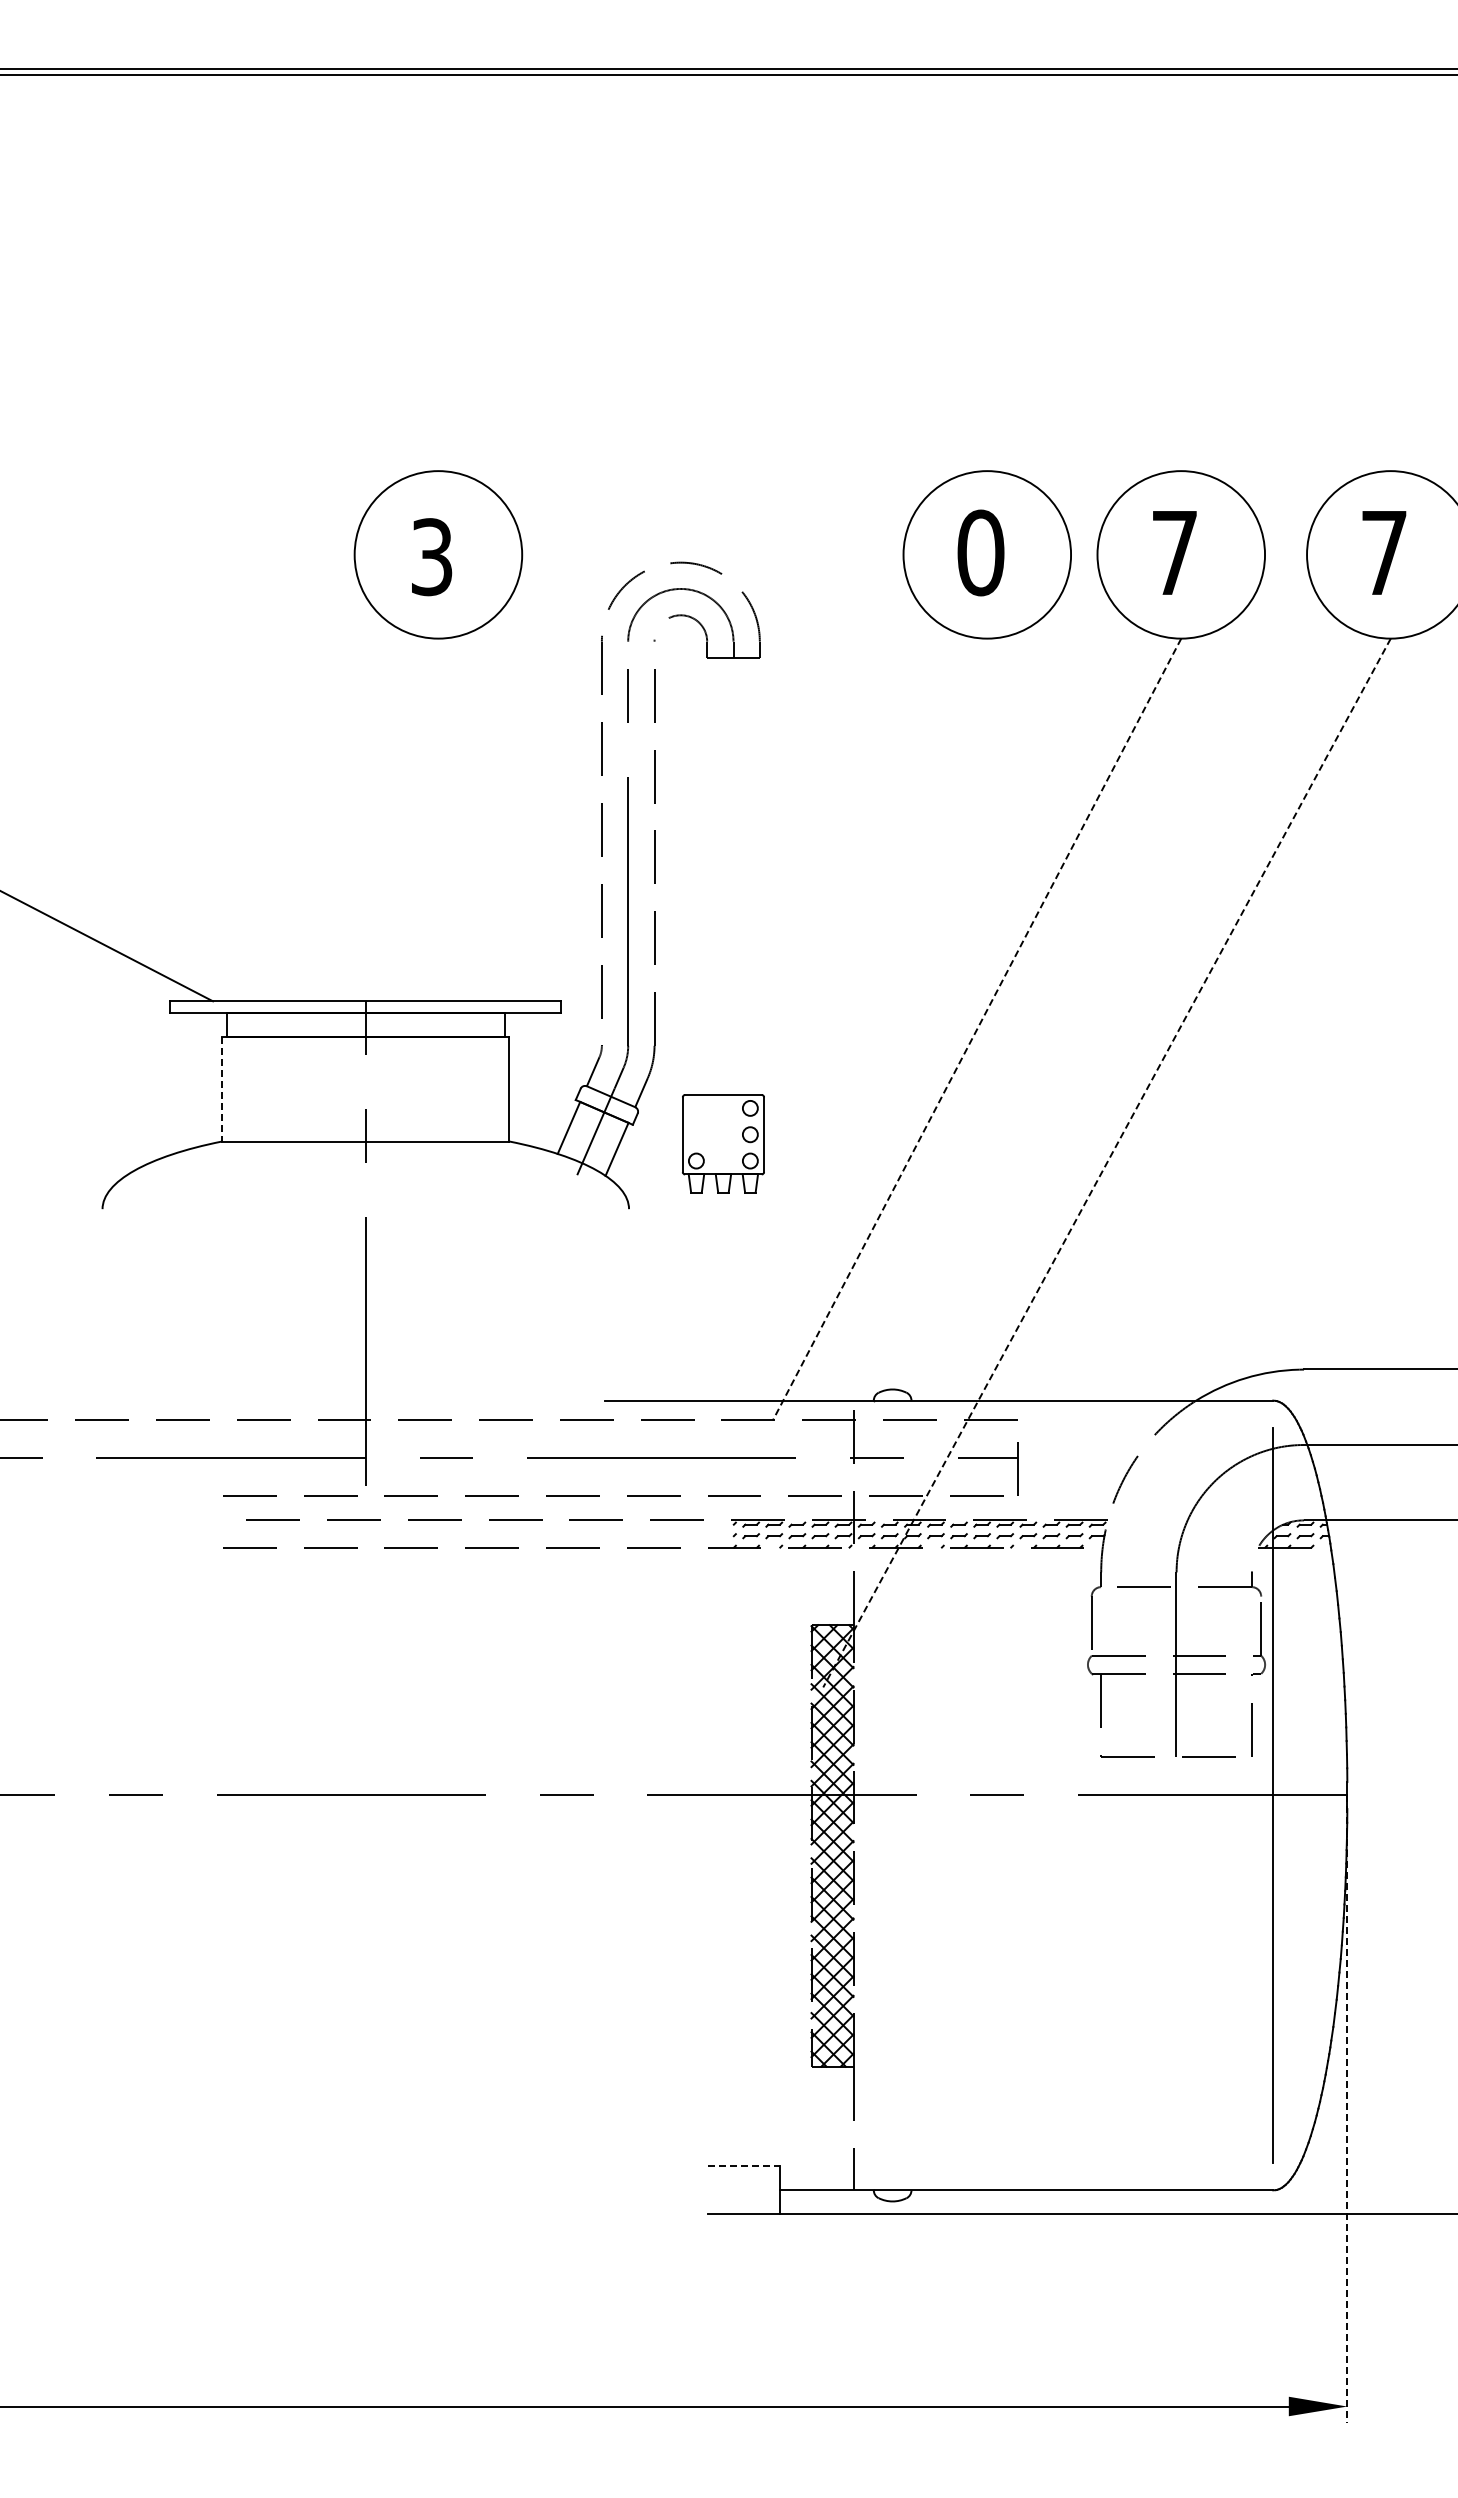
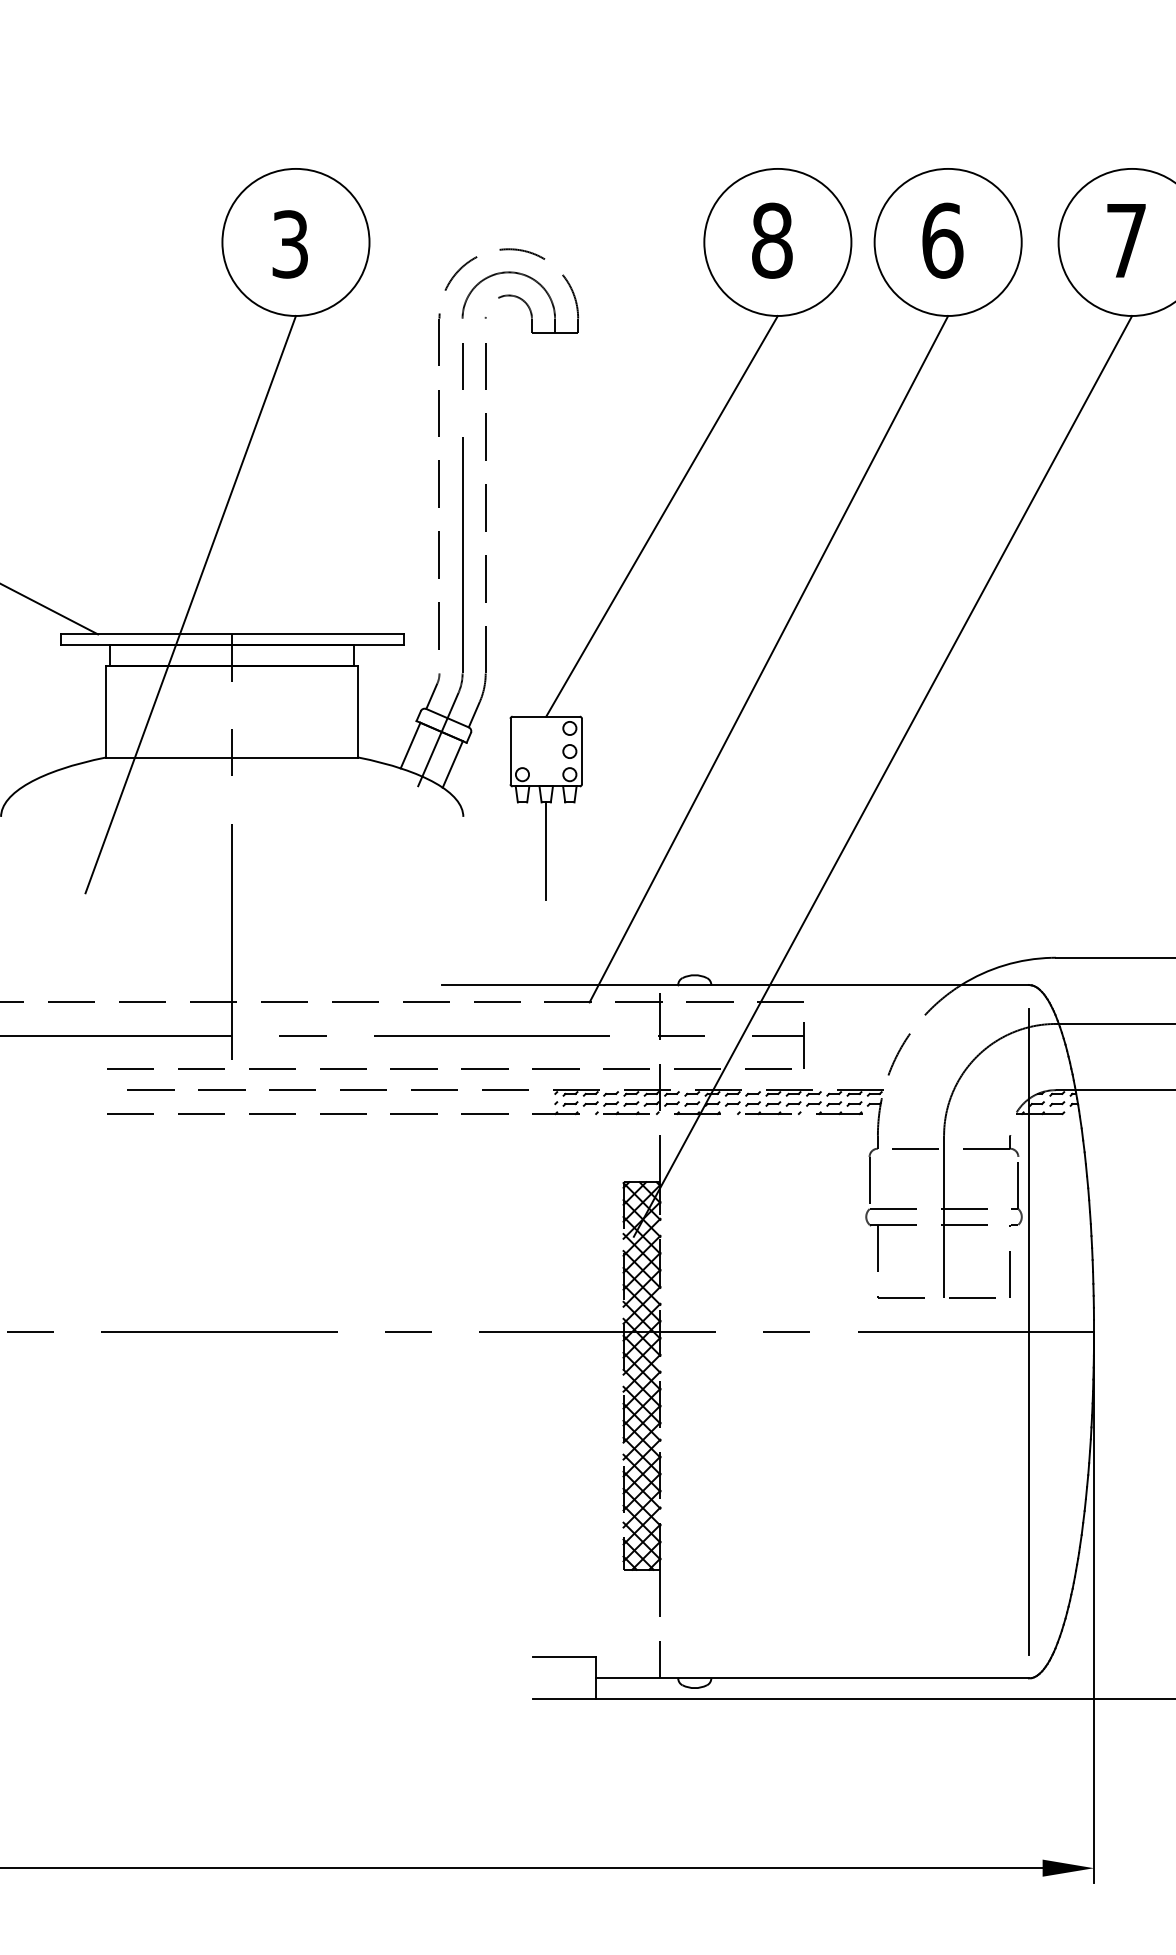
text: (980, 552) -> (771, 240), 0 -> 8
text: (1175, 552) -> (943, 240), 7 -> 6
line: (855, 866) -> (662, 516), added
line: (318, 967) -> (190, 604), added
line: (976, 1030) -> (768, 660), dashed -> solid
line: (222, 1089) -> (106, 711), dashed -> solid
line: (1106, 1163) -> (882, 776), dashed -> solid
line: (723, 1248) -> (546, 851), added
line: (1347, 2109) -> (1094, 1607), dashed -> solid
line: (743, 2166) -> (563, 1657), dashed -> solid

